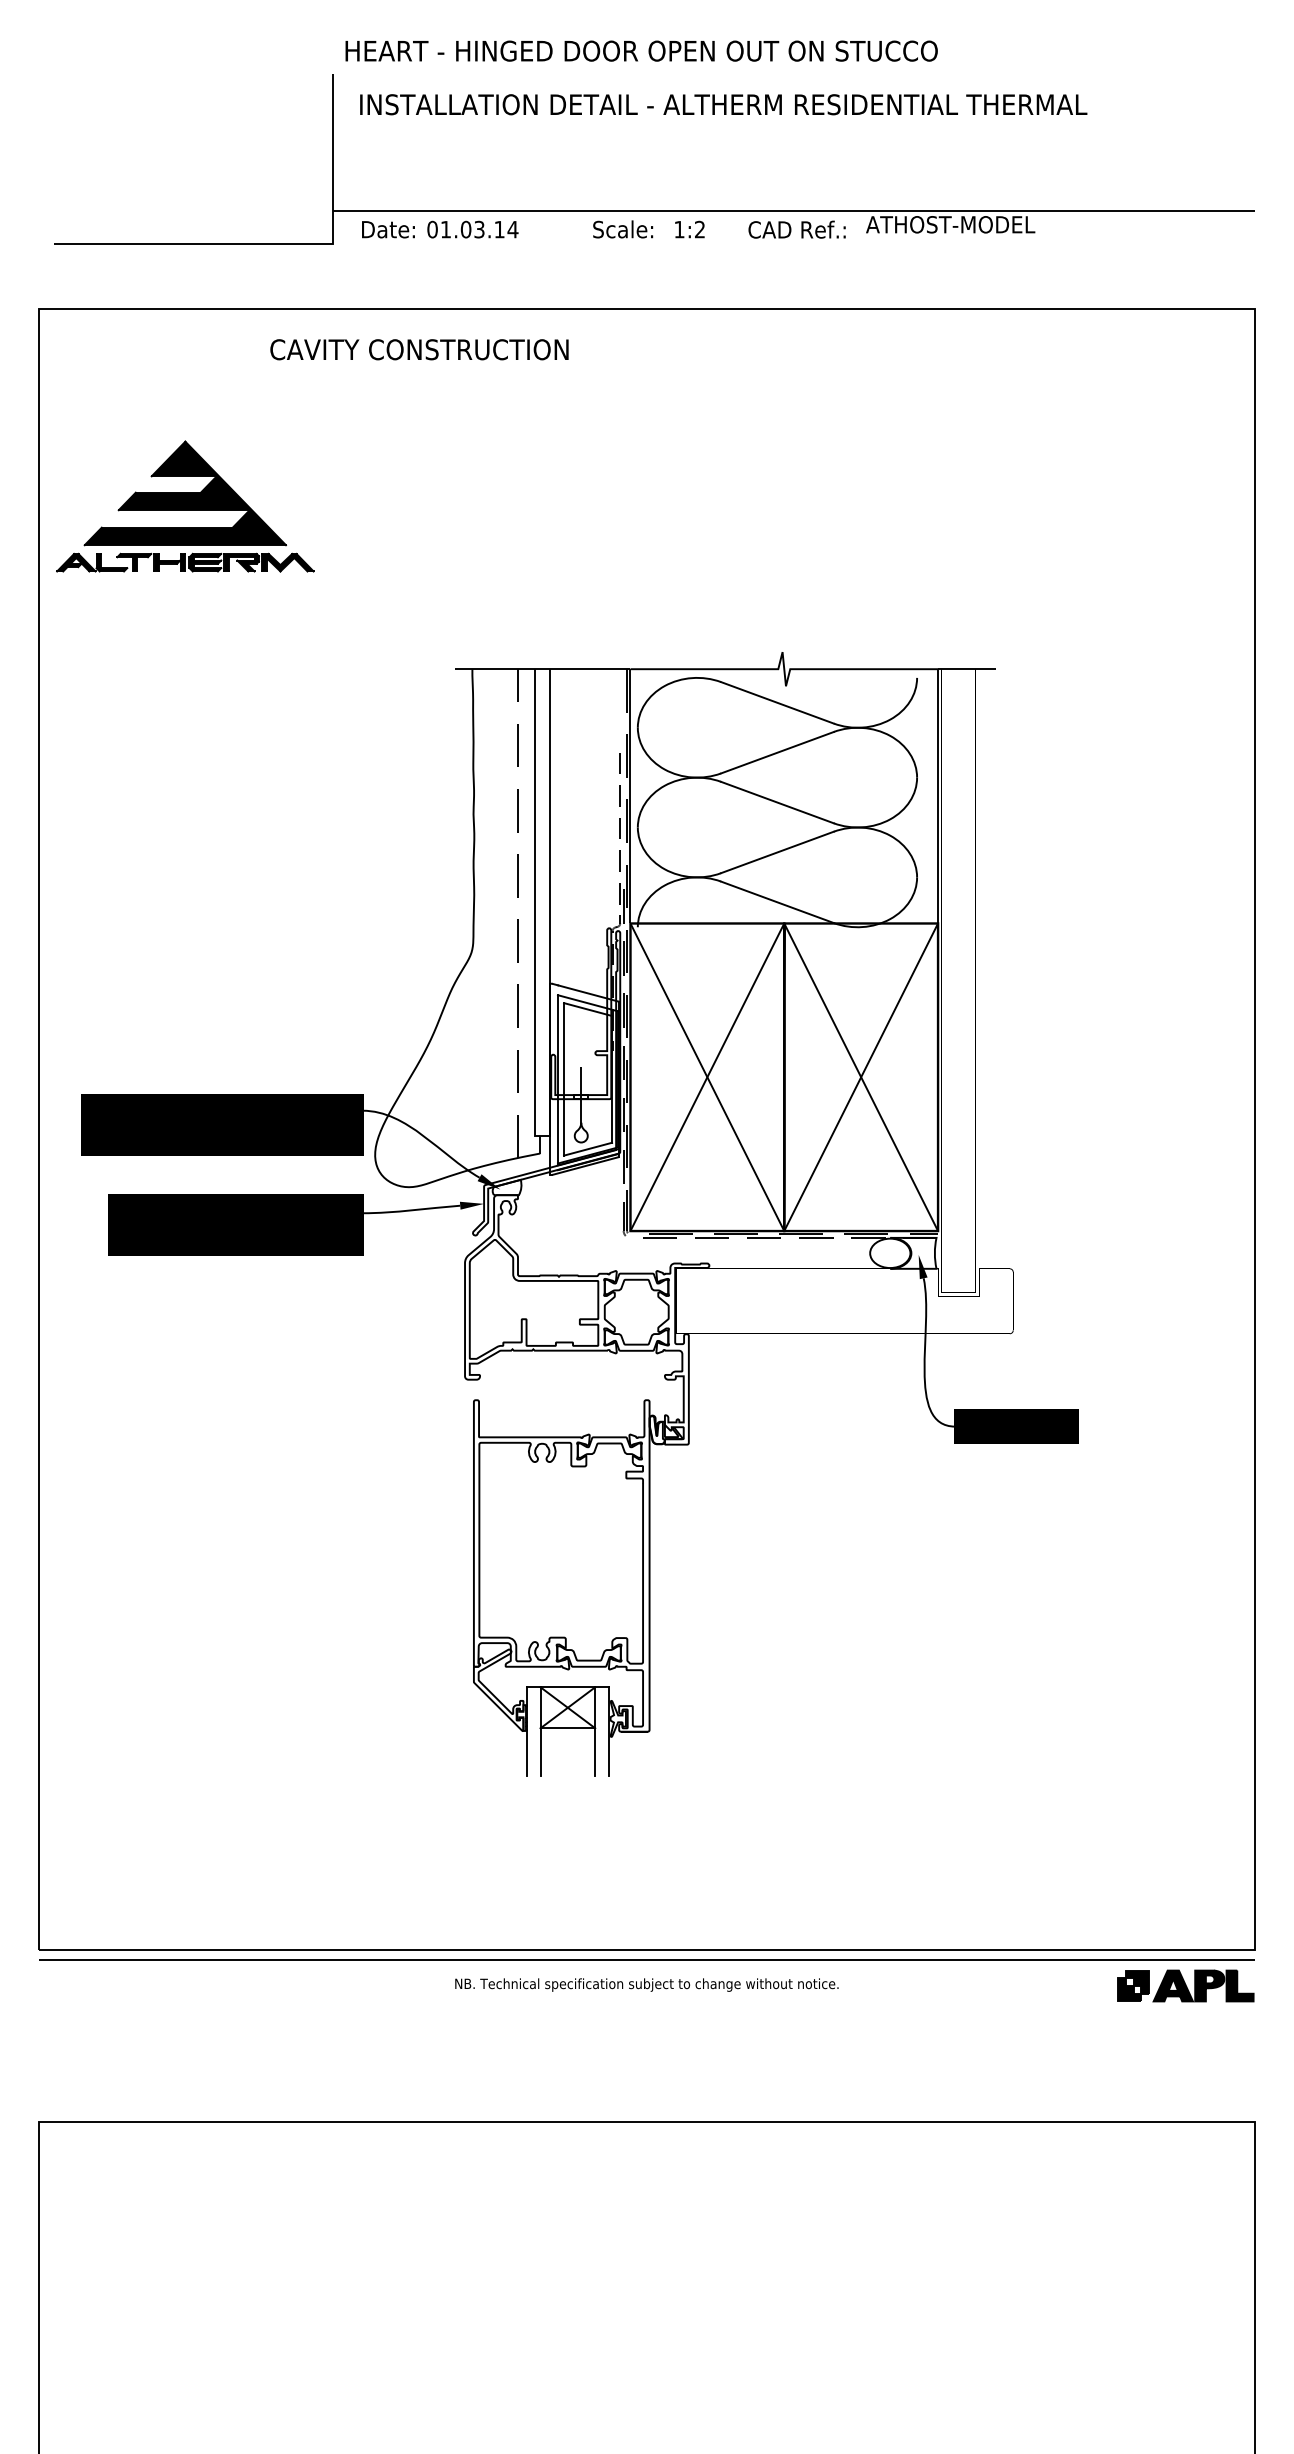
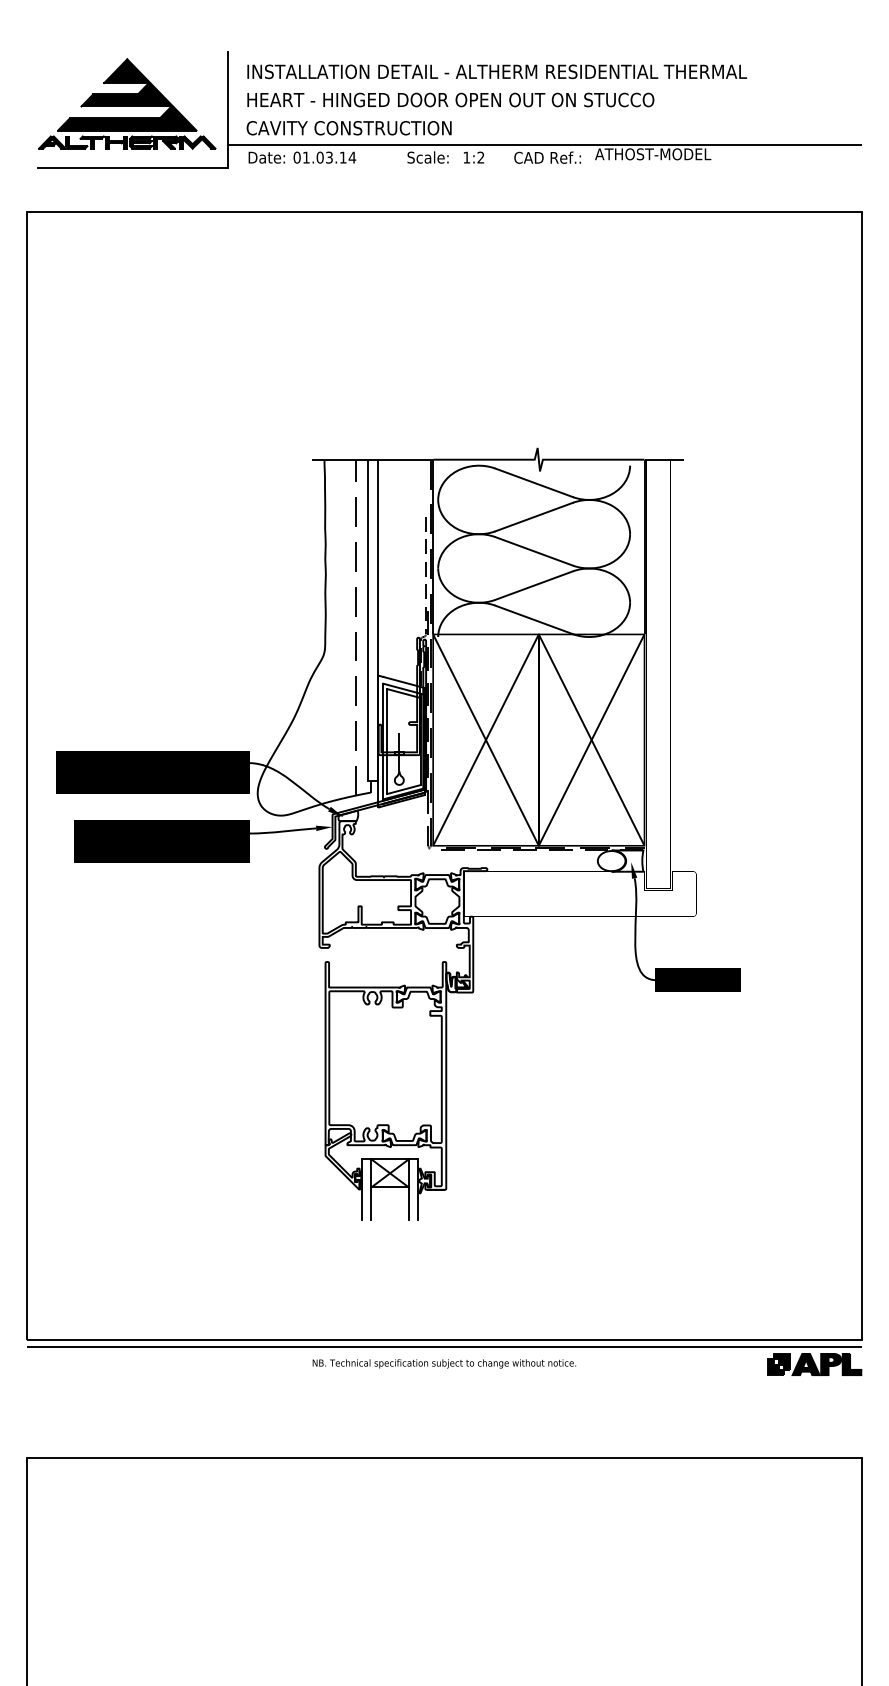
text: (641, 50) -> (450, 99), moved
text: (418, 350) -> (348, 128), moved
part: (185, 505) -> (127, 103), moved

